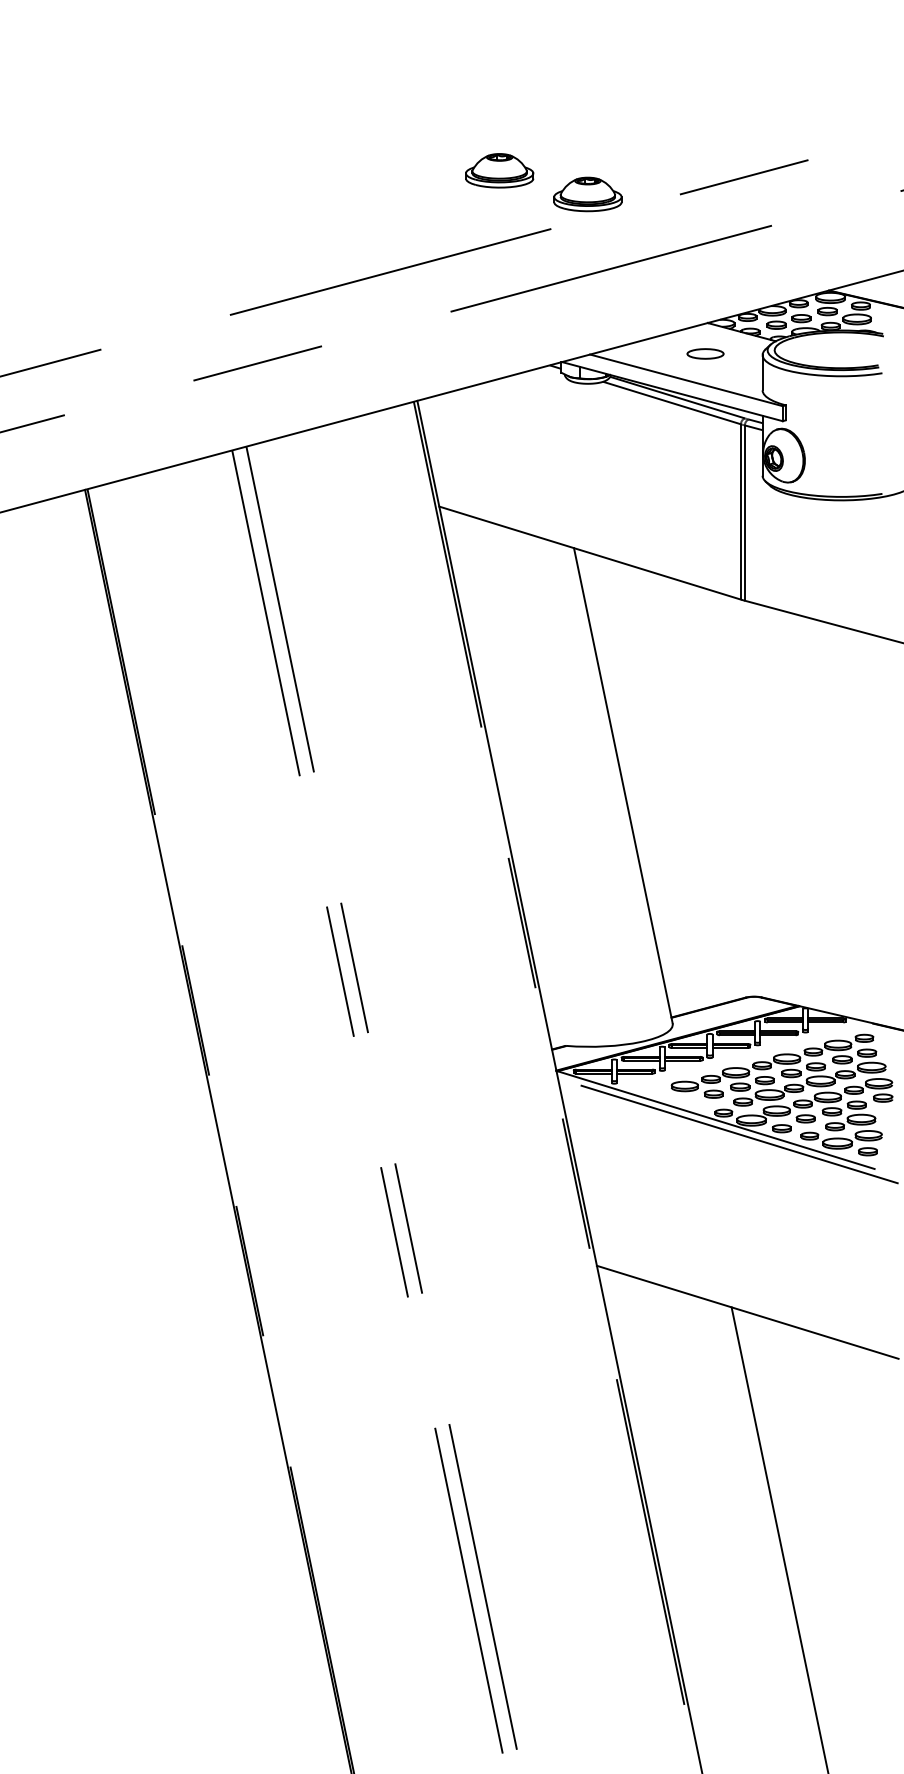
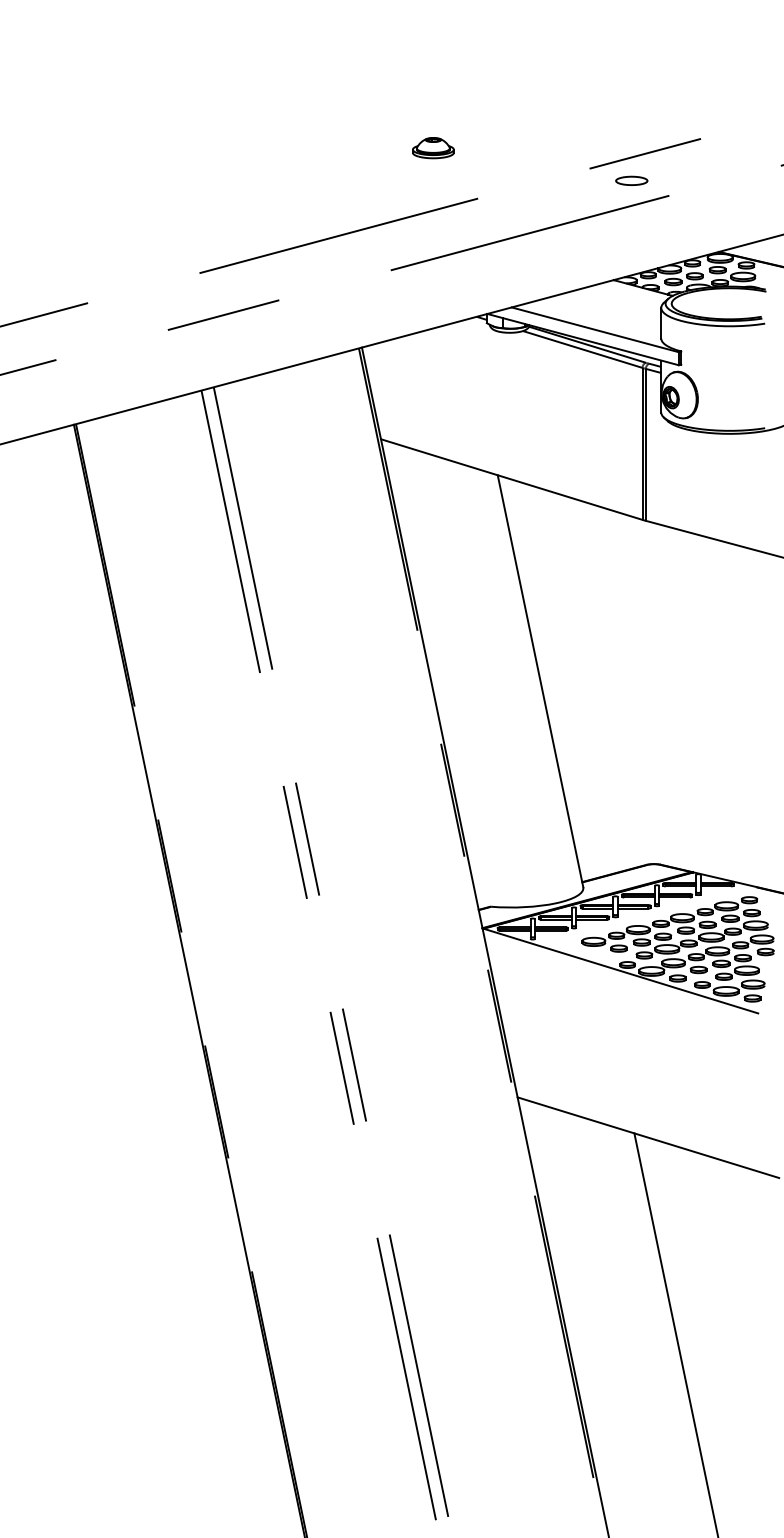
part: (499, 170) -> (433, 147), size x0.7
part: (587, 194) -> (509, 168), removed
part: (705, 353) -> (631, 180), moved
line: (728, 1130) -> (631, 980), removed

